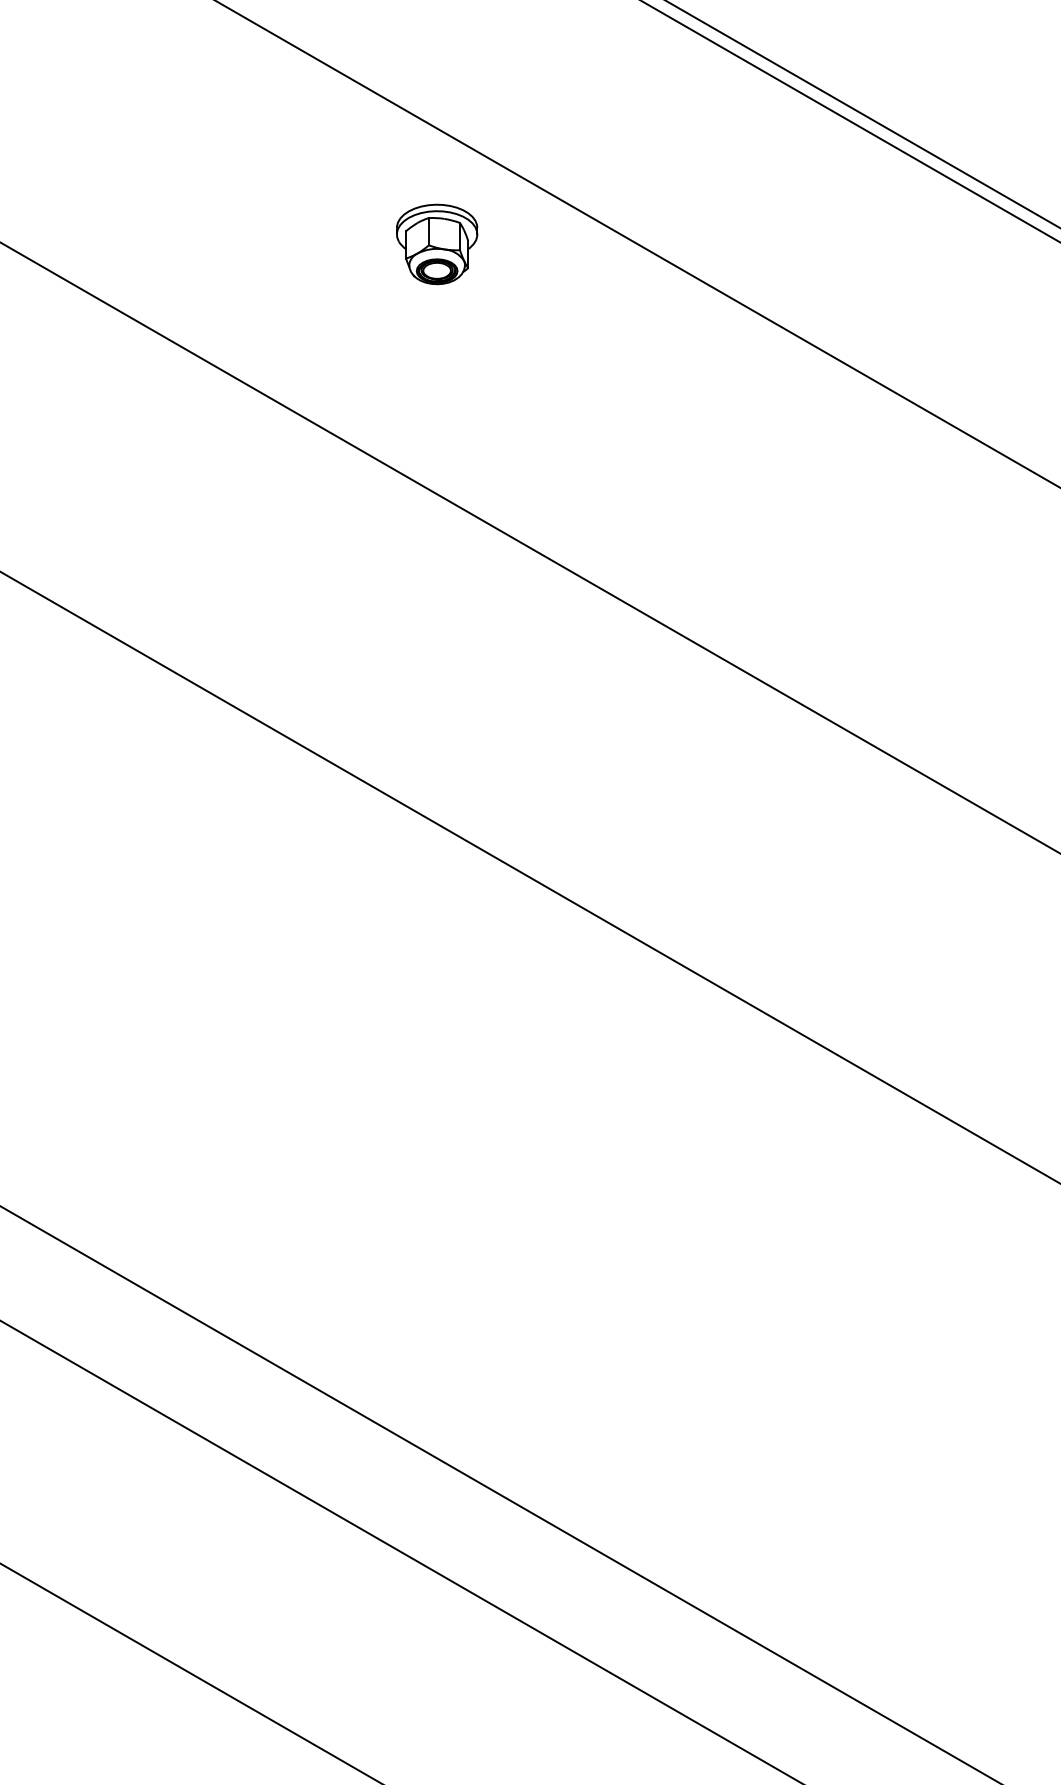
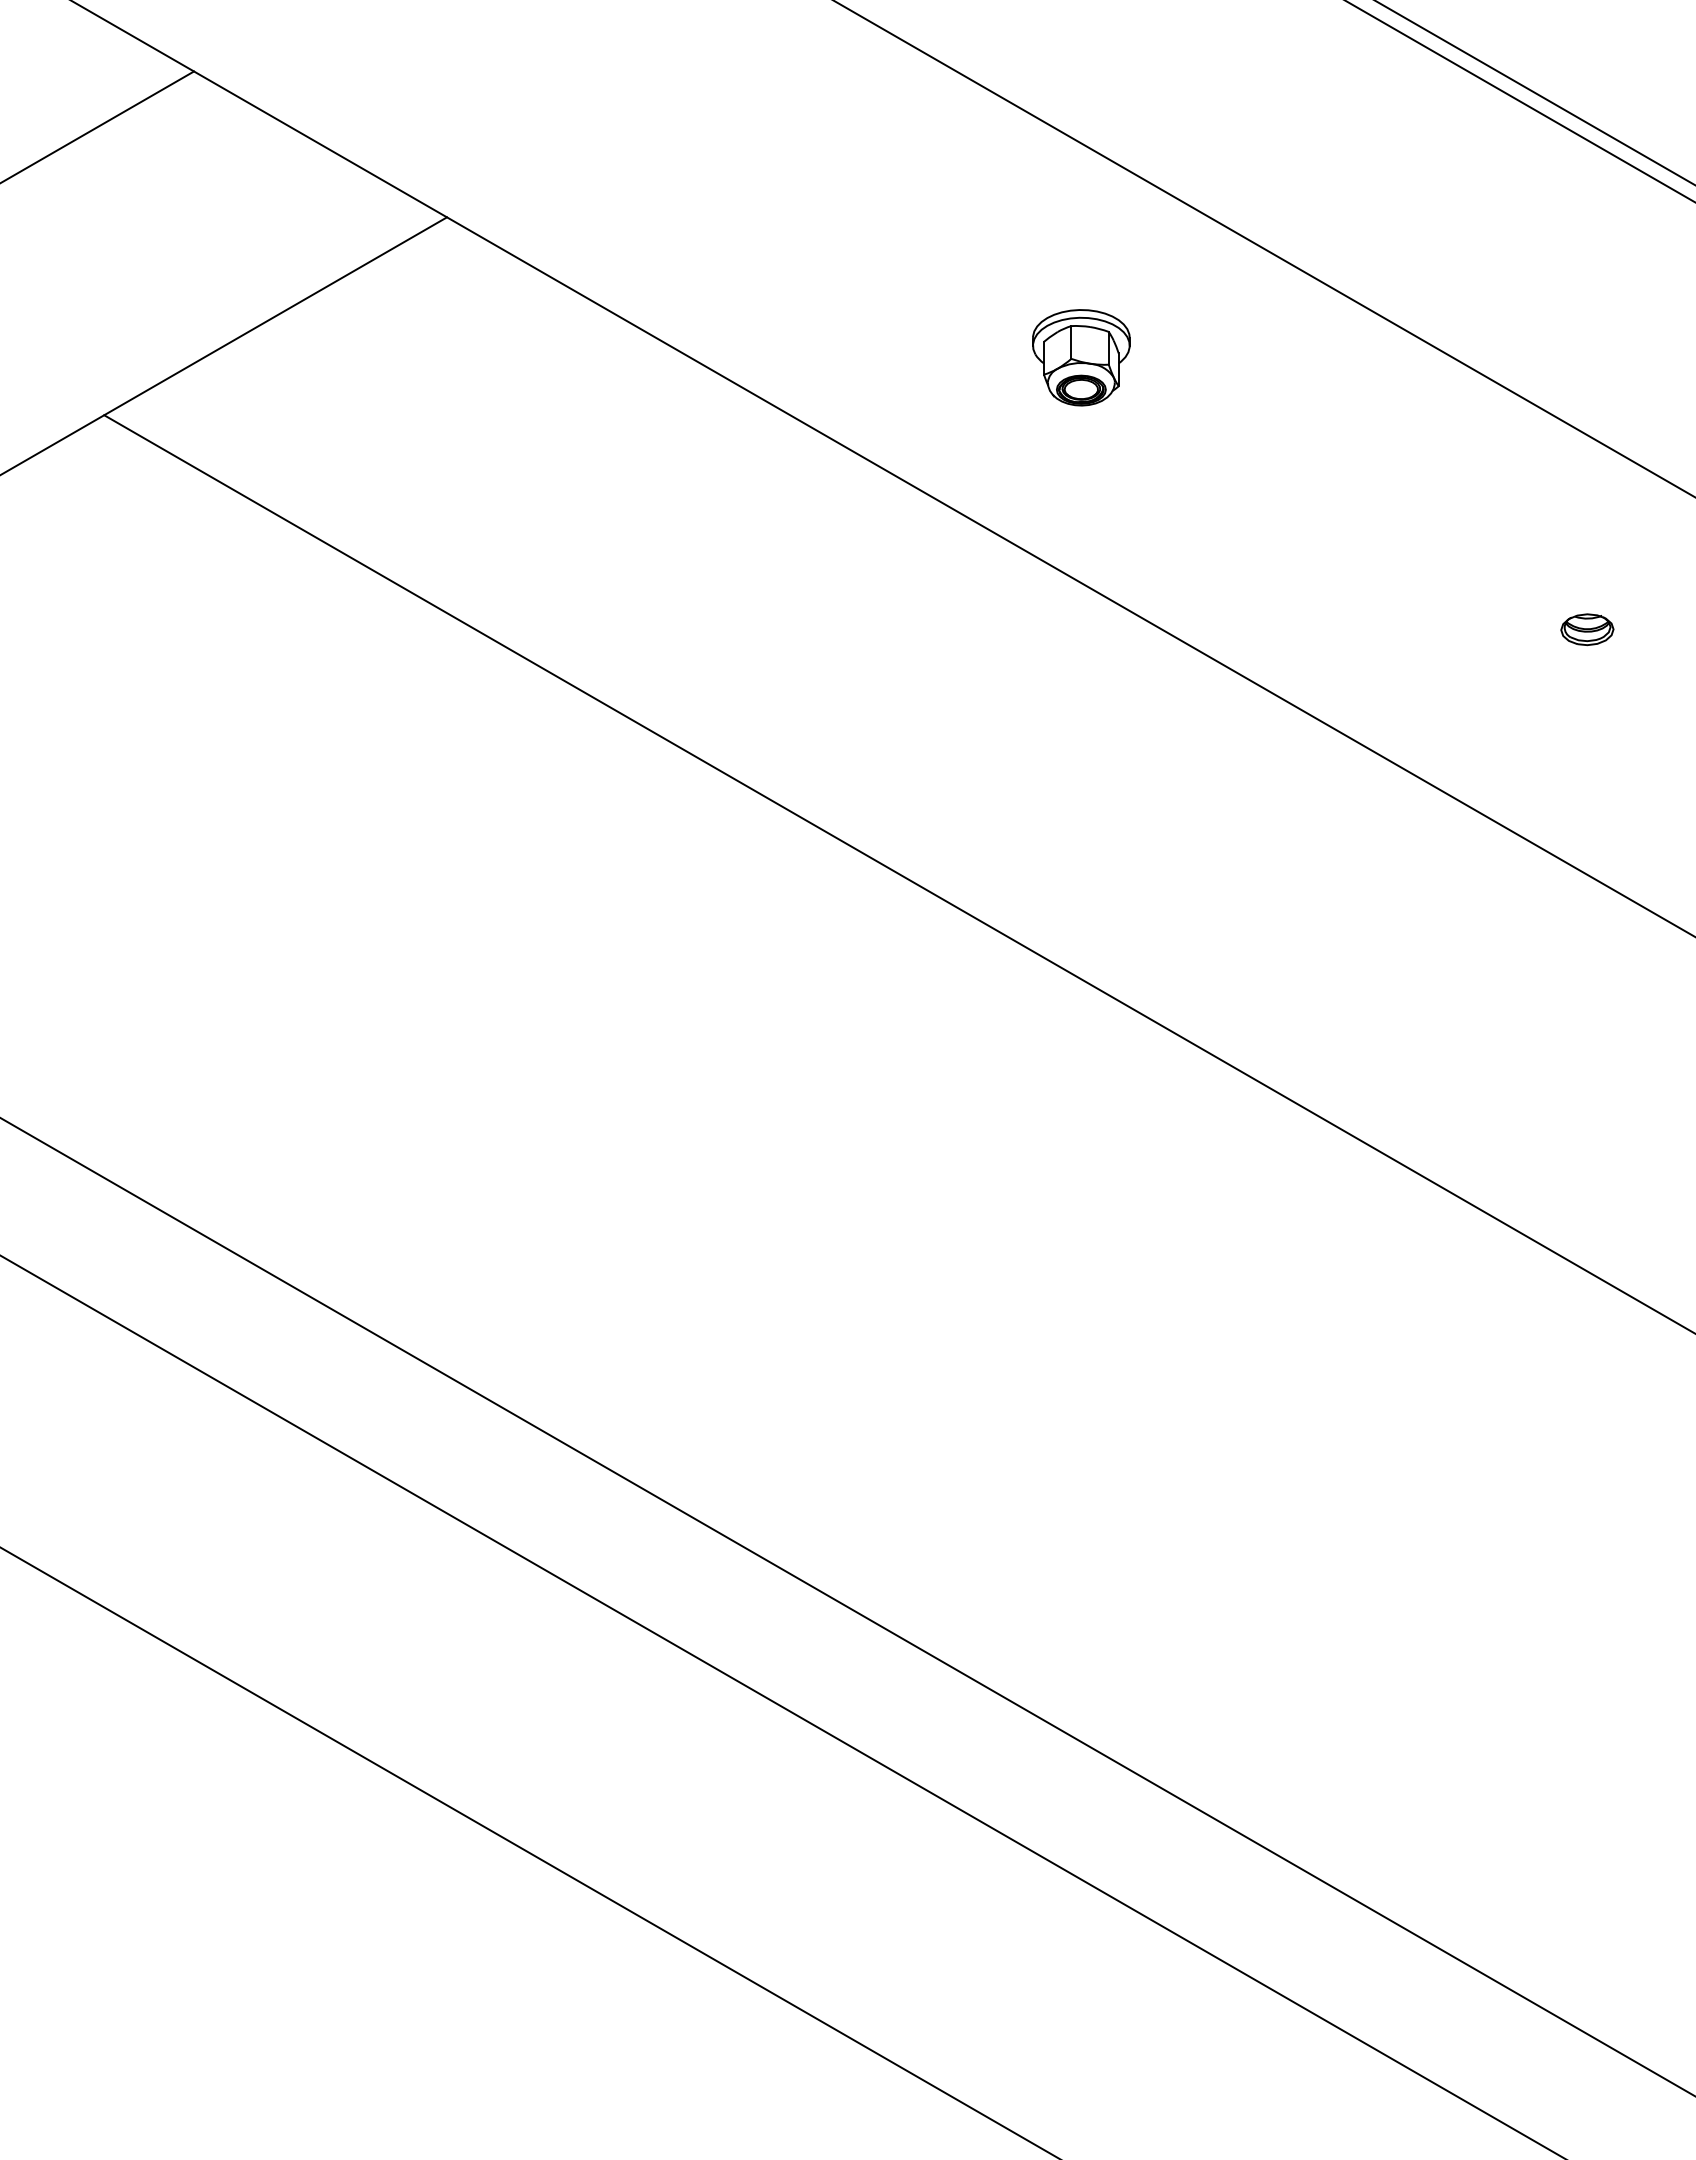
part: (437, 244) -> (1081, 357), moved
part: (858, 532) -> (1587, 629), added

